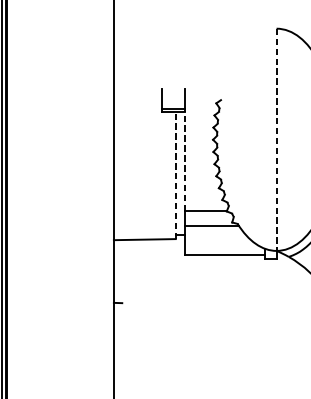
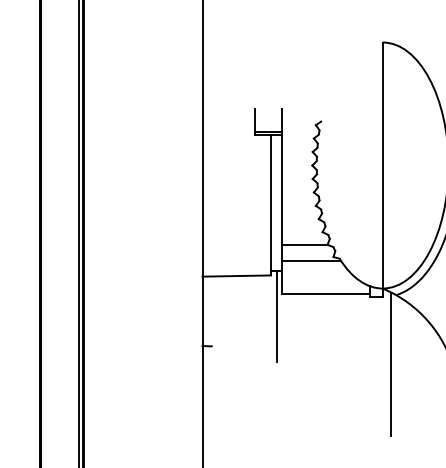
line: (276, 140) -> (382, 166), dashed -> solid
line: (185, 161) -> (281, 189), dashed -> solid
line: (176, 175) -> (271, 204), dashed -> solid
line: (181, 276) -> (277, 316), added
line: (284, 318) -> (391, 363), added

